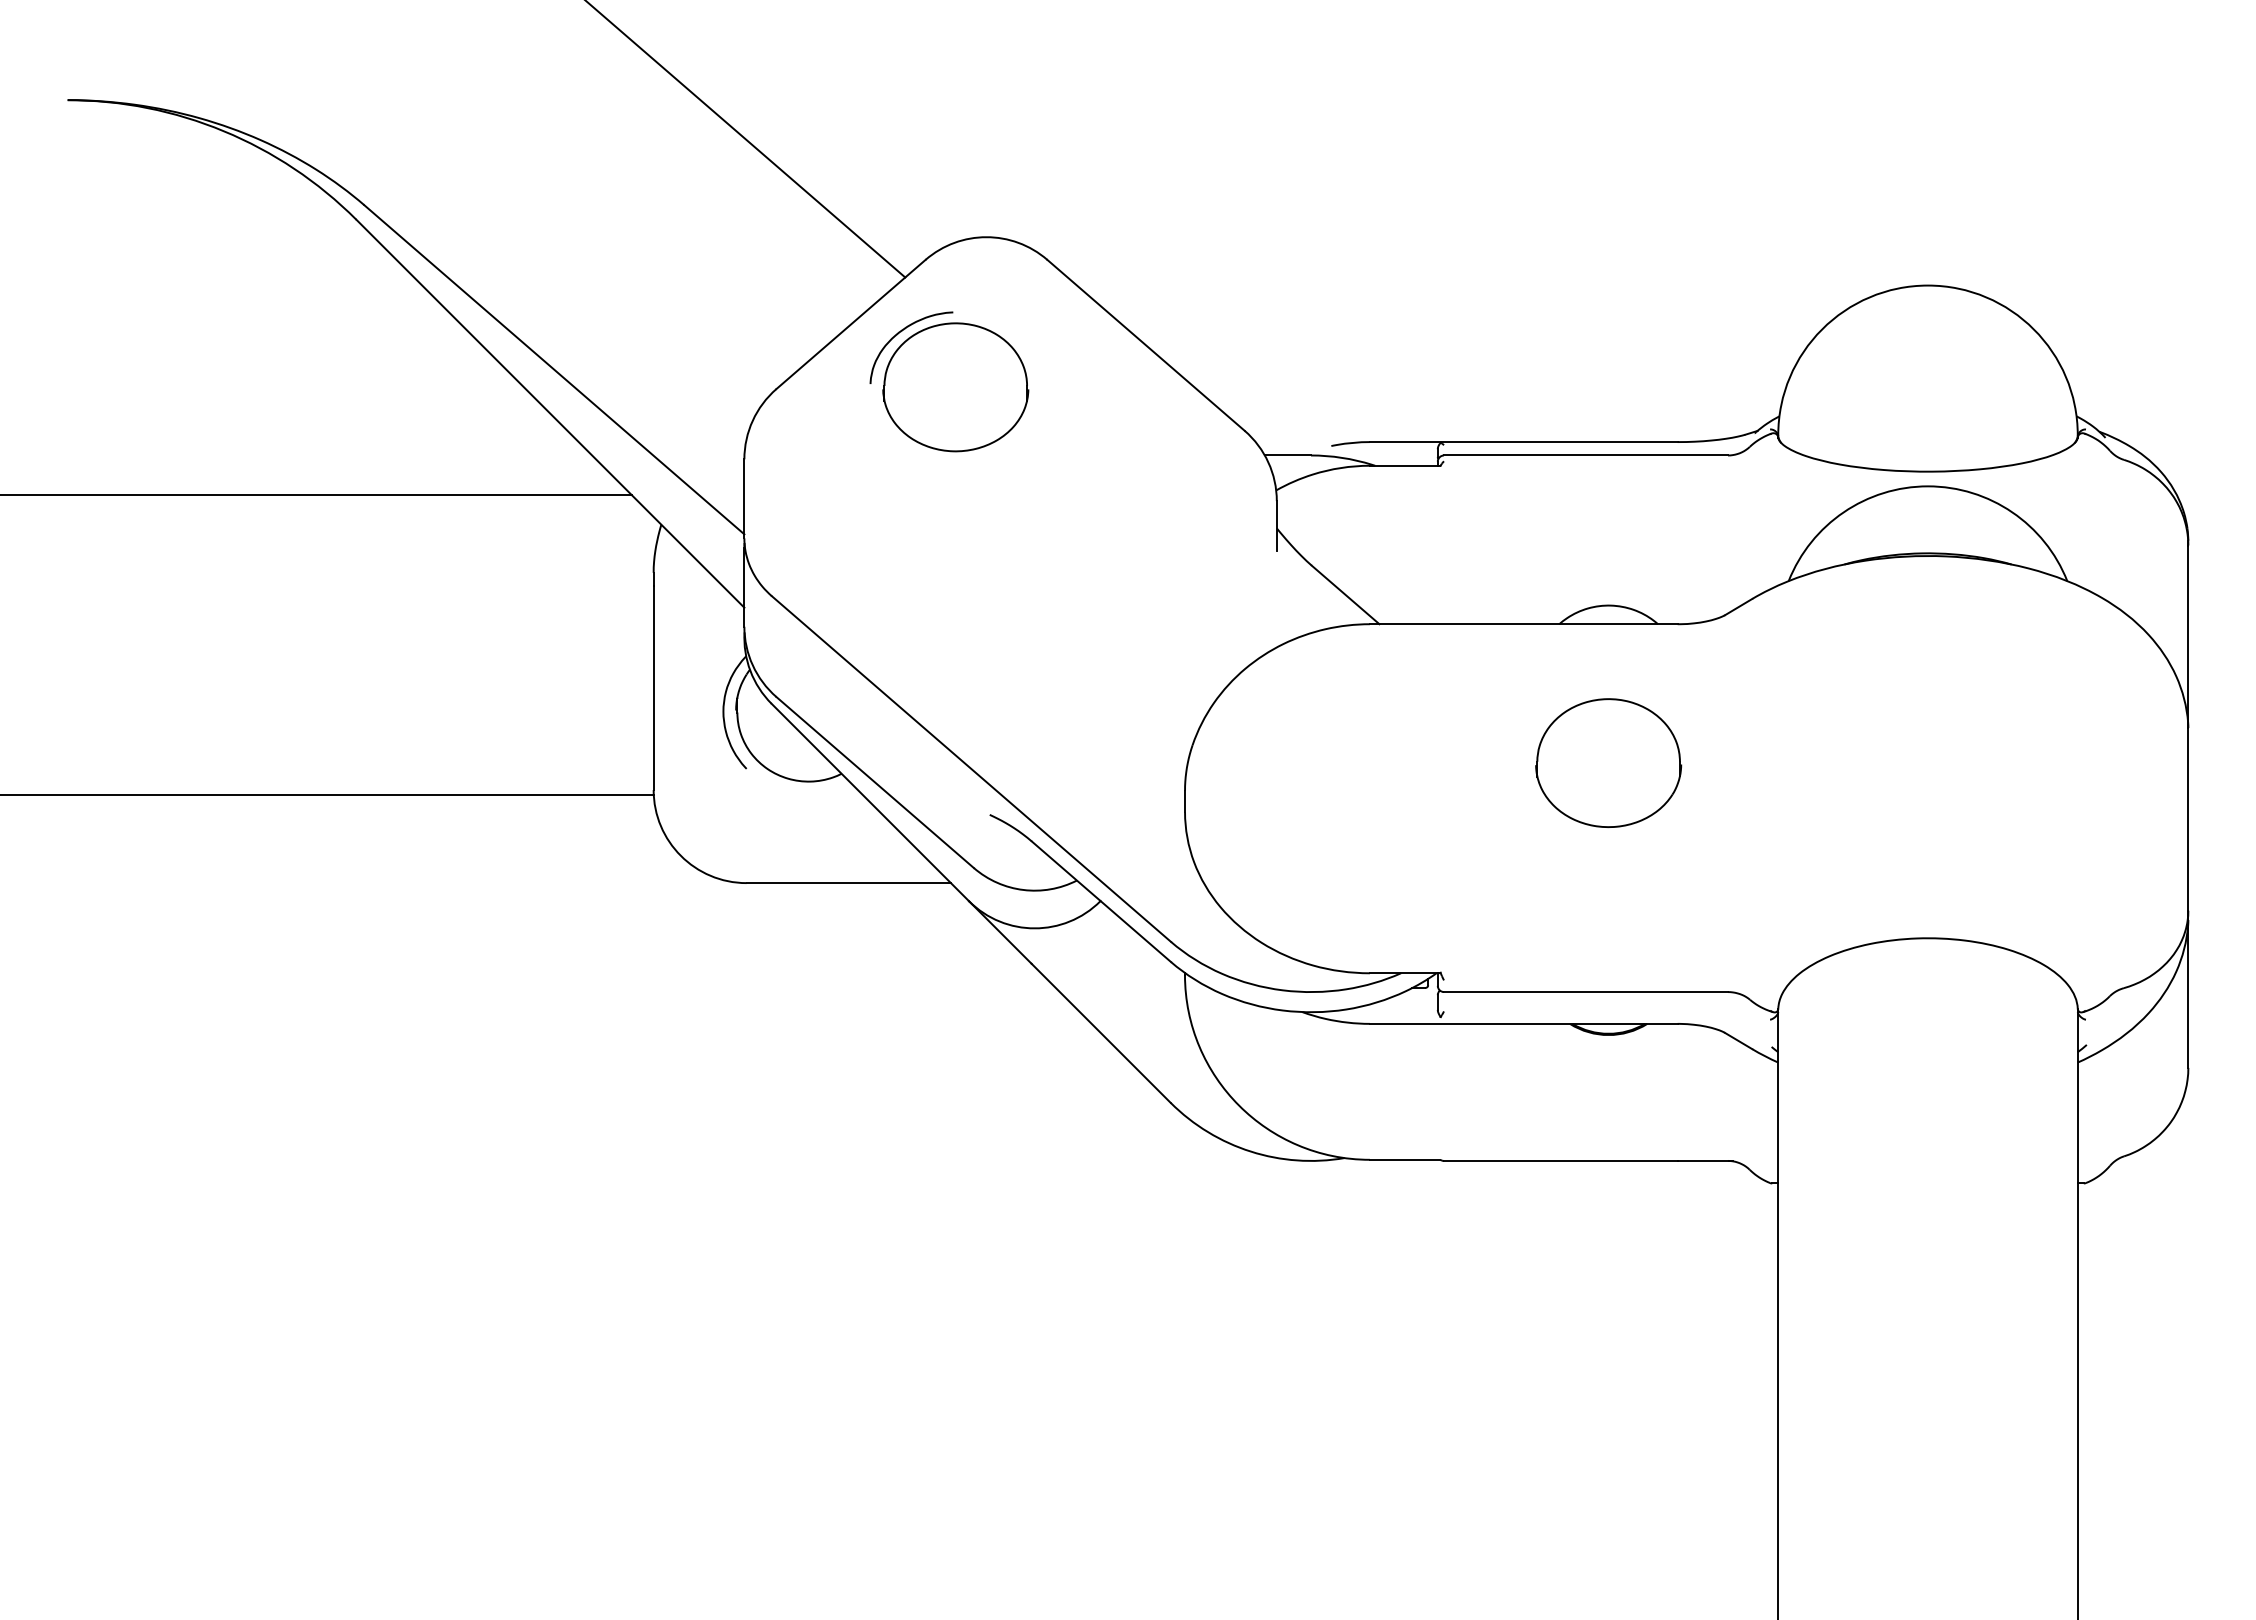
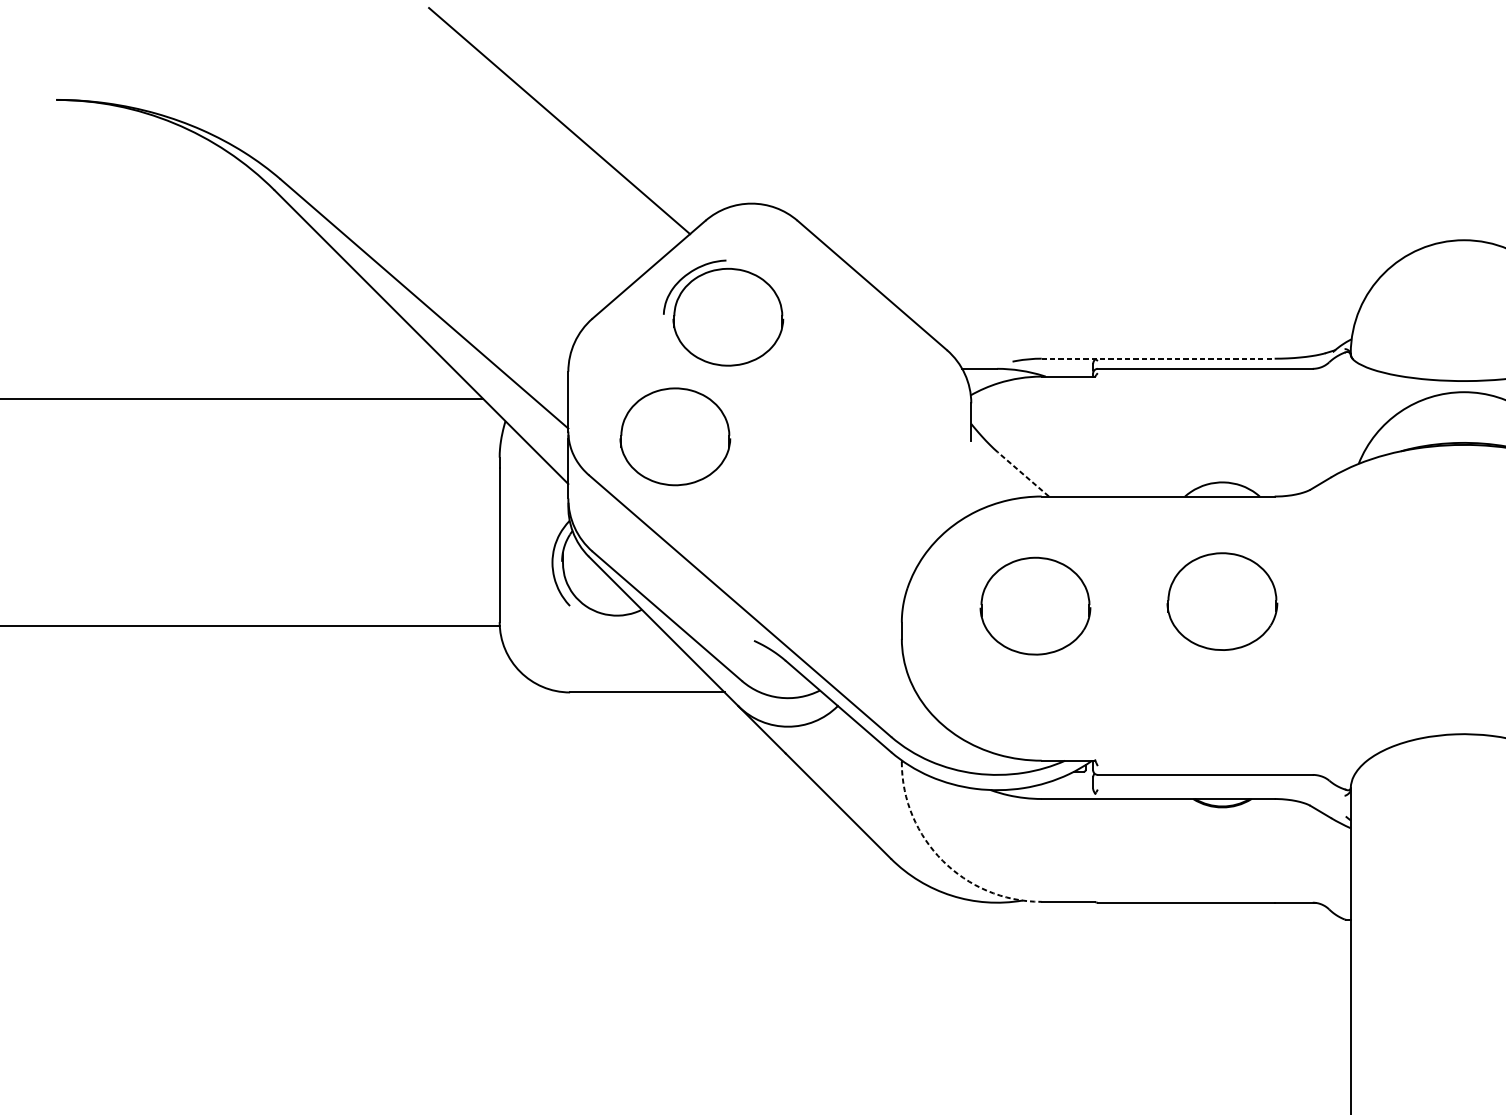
line: (1523, 442) -> (1157, 359), solid -> dashed
part: (885, 545) -> (675, 436), added
line: (1345, 594) -> (1023, 474), solid -> dashed
part: (1361, 768) -> (1035, 605), added
arc: (1239, 1105) -> (943, 860), solid -> dashed

